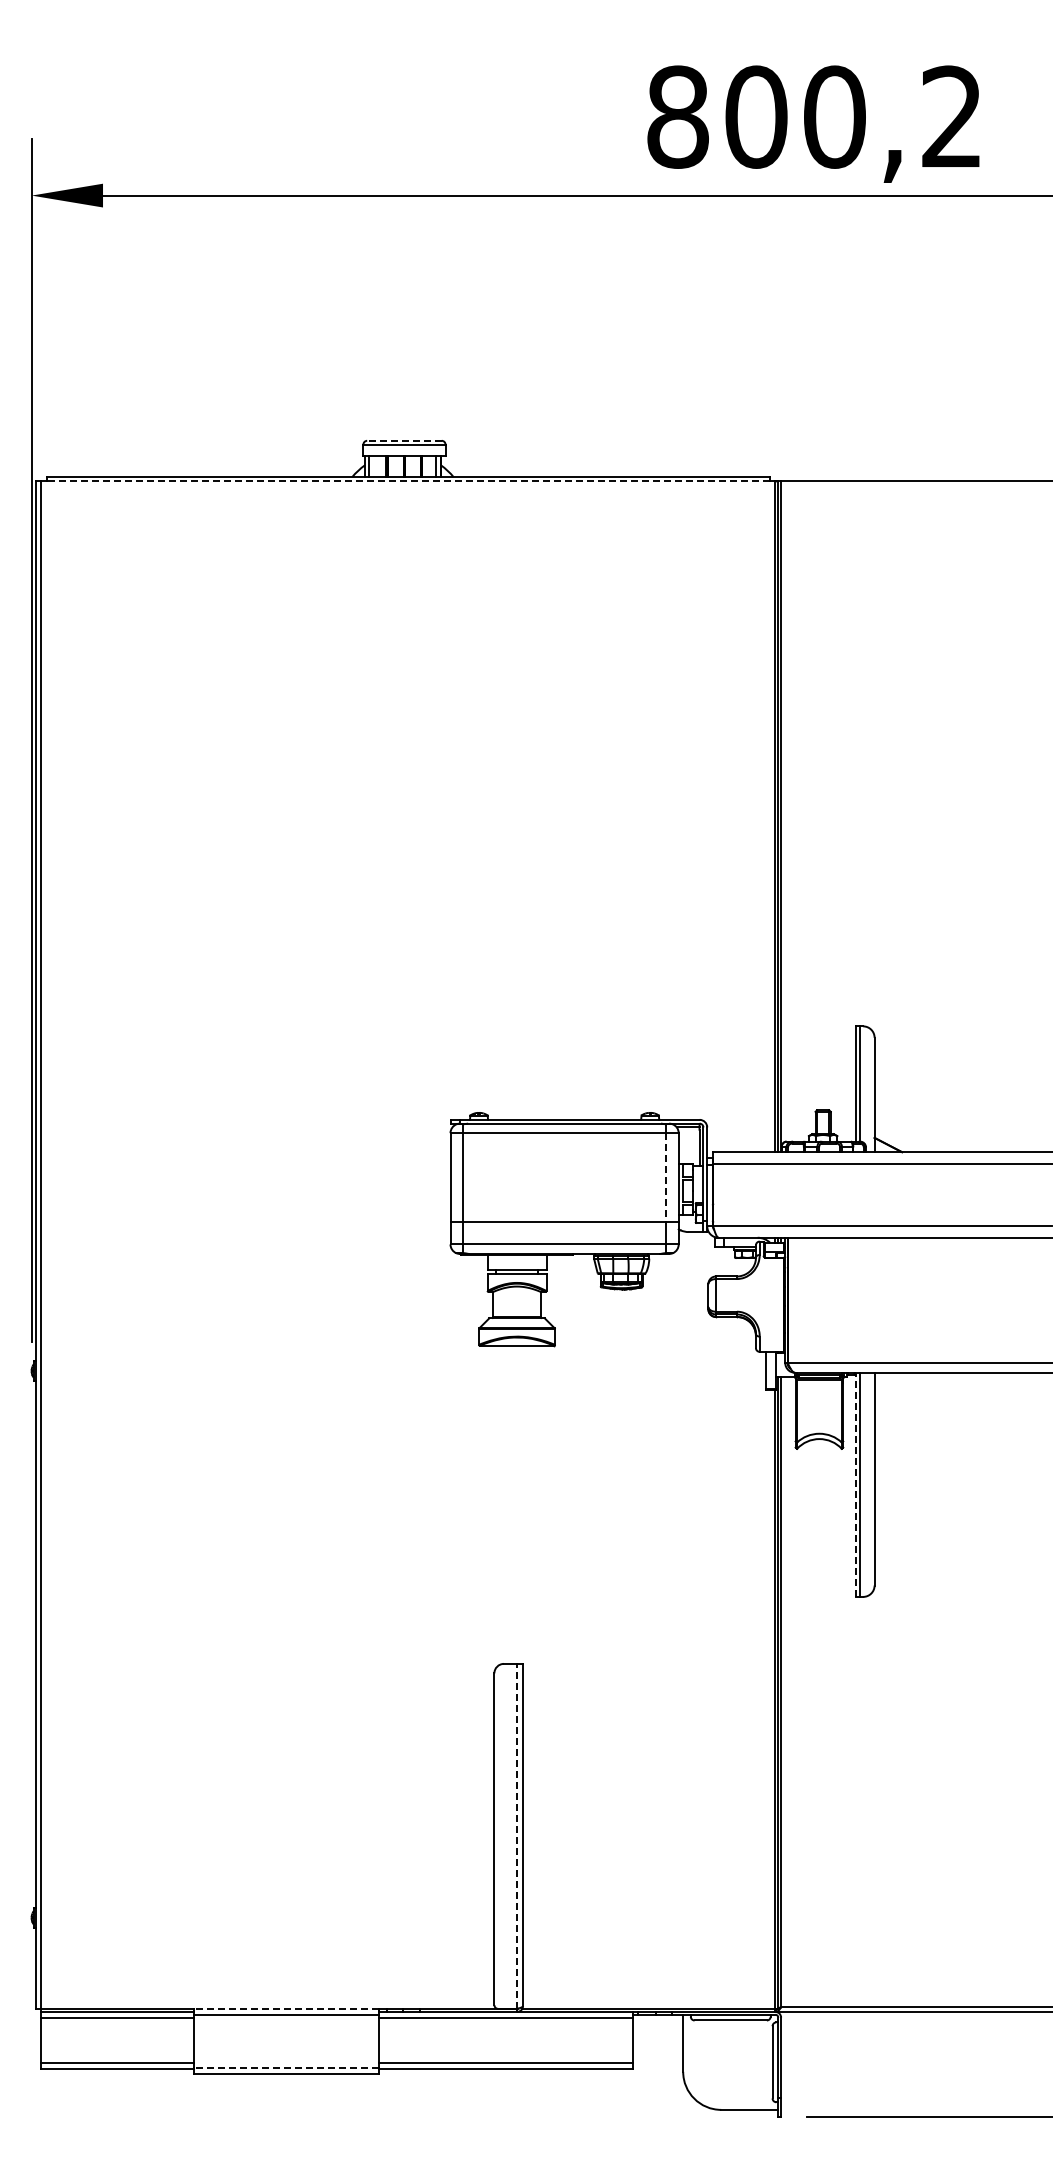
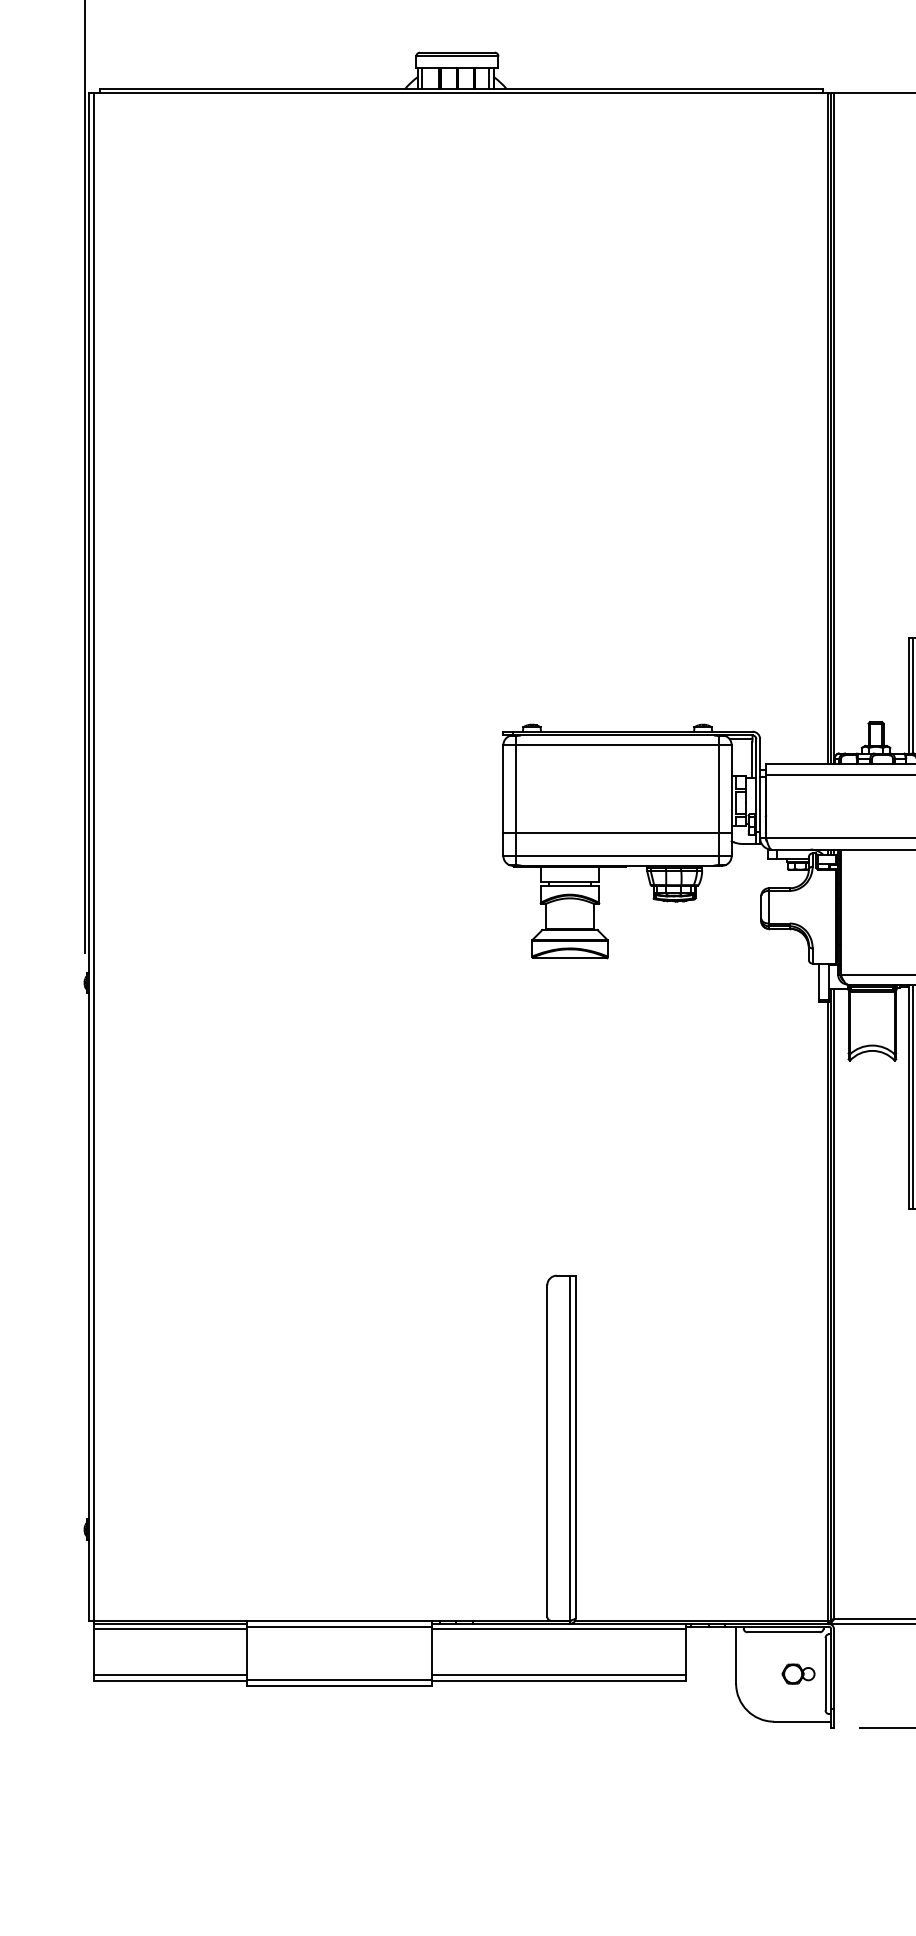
line: (403, 440) -> (456, 52), dashed -> solid
line: (407, 481) -> (460, 93), dashed -> solid
line: (666, 1177) -> (719, 789), dashed -> solid
line: (855, 1484) -> (908, 1096), dashed -> solid
line: (517, 1835) -> (570, 1447), dashed -> solid
line: (286, 2009) -> (339, 1621), dashed -> solid
part: (745, 2061) -> (798, 1673), added
line: (286, 2068) -> (339, 1680), dashed -> solid

